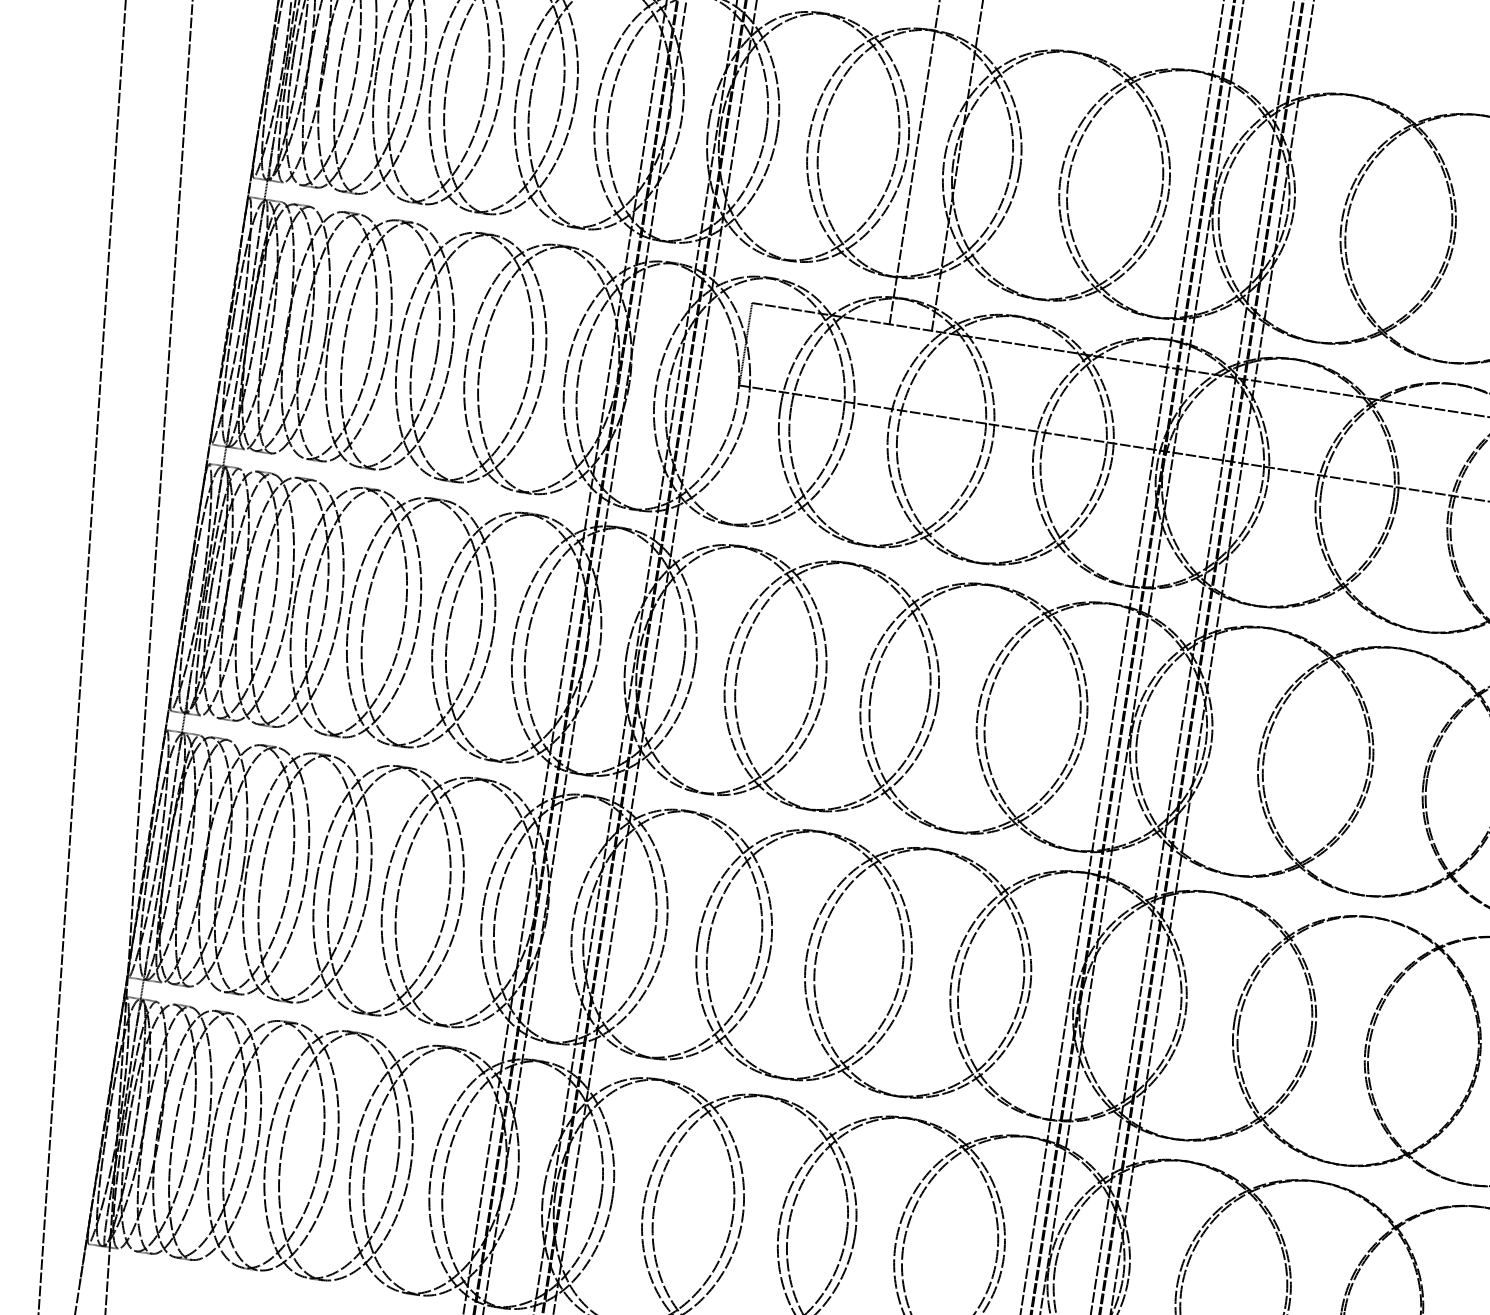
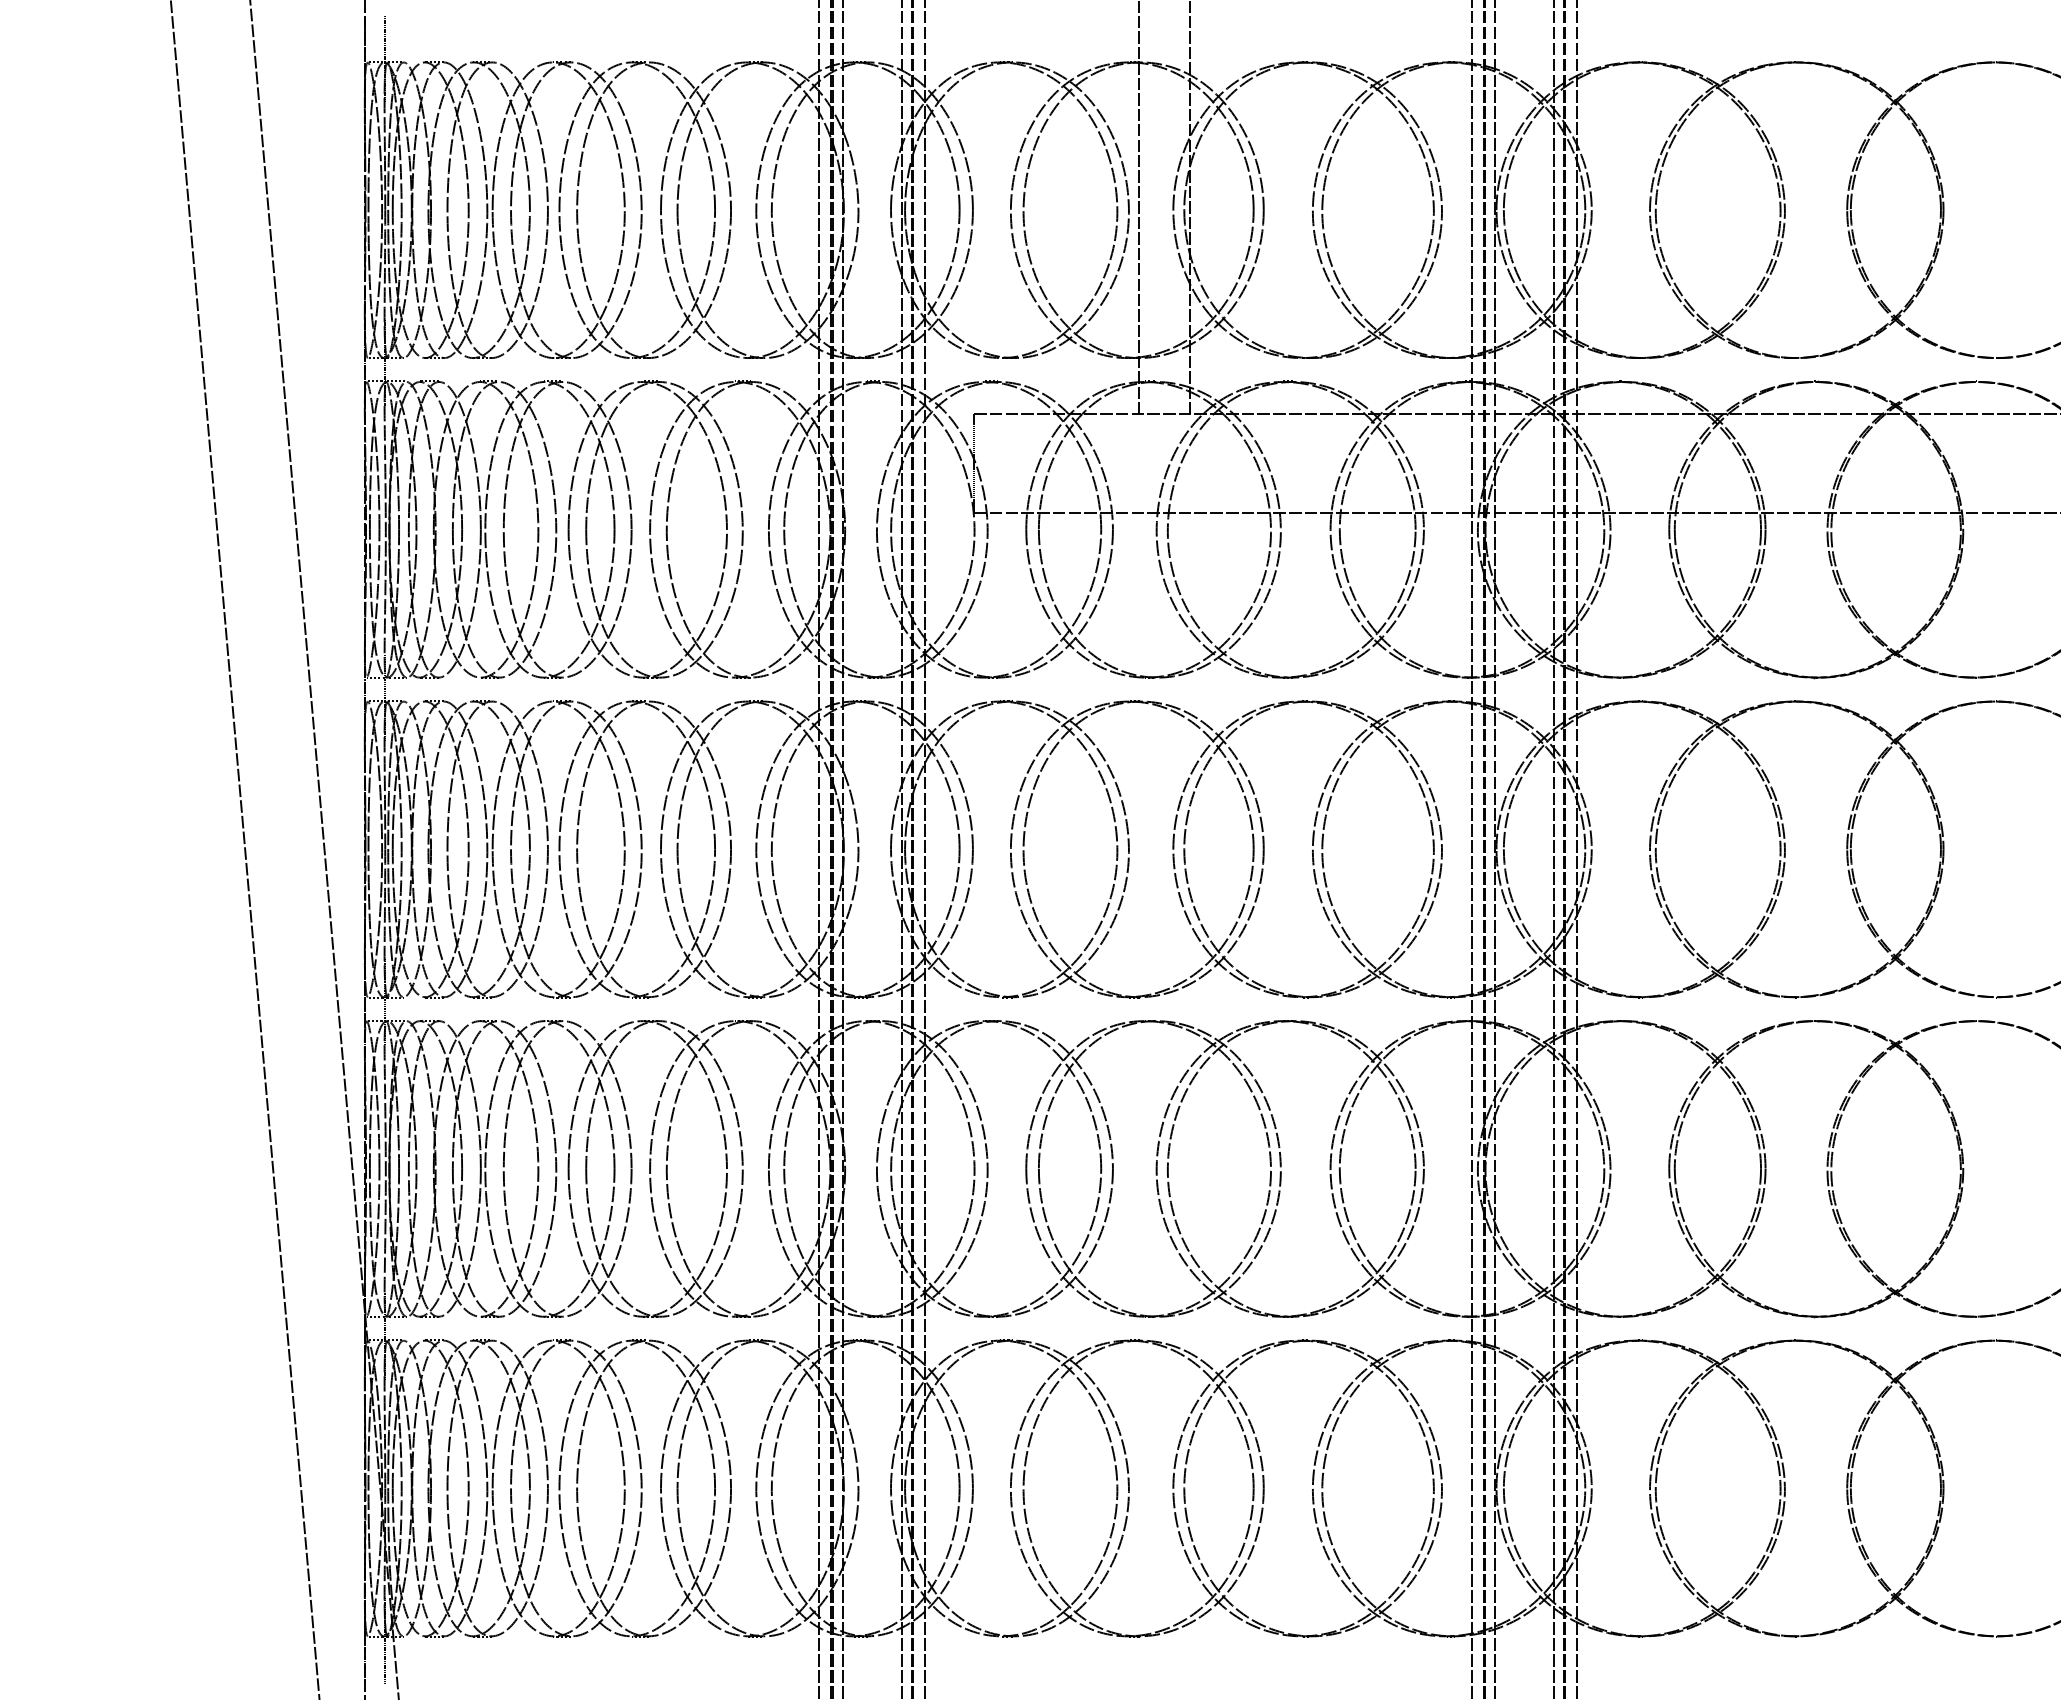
line: (102, 1248) -> (384, 1639), added

